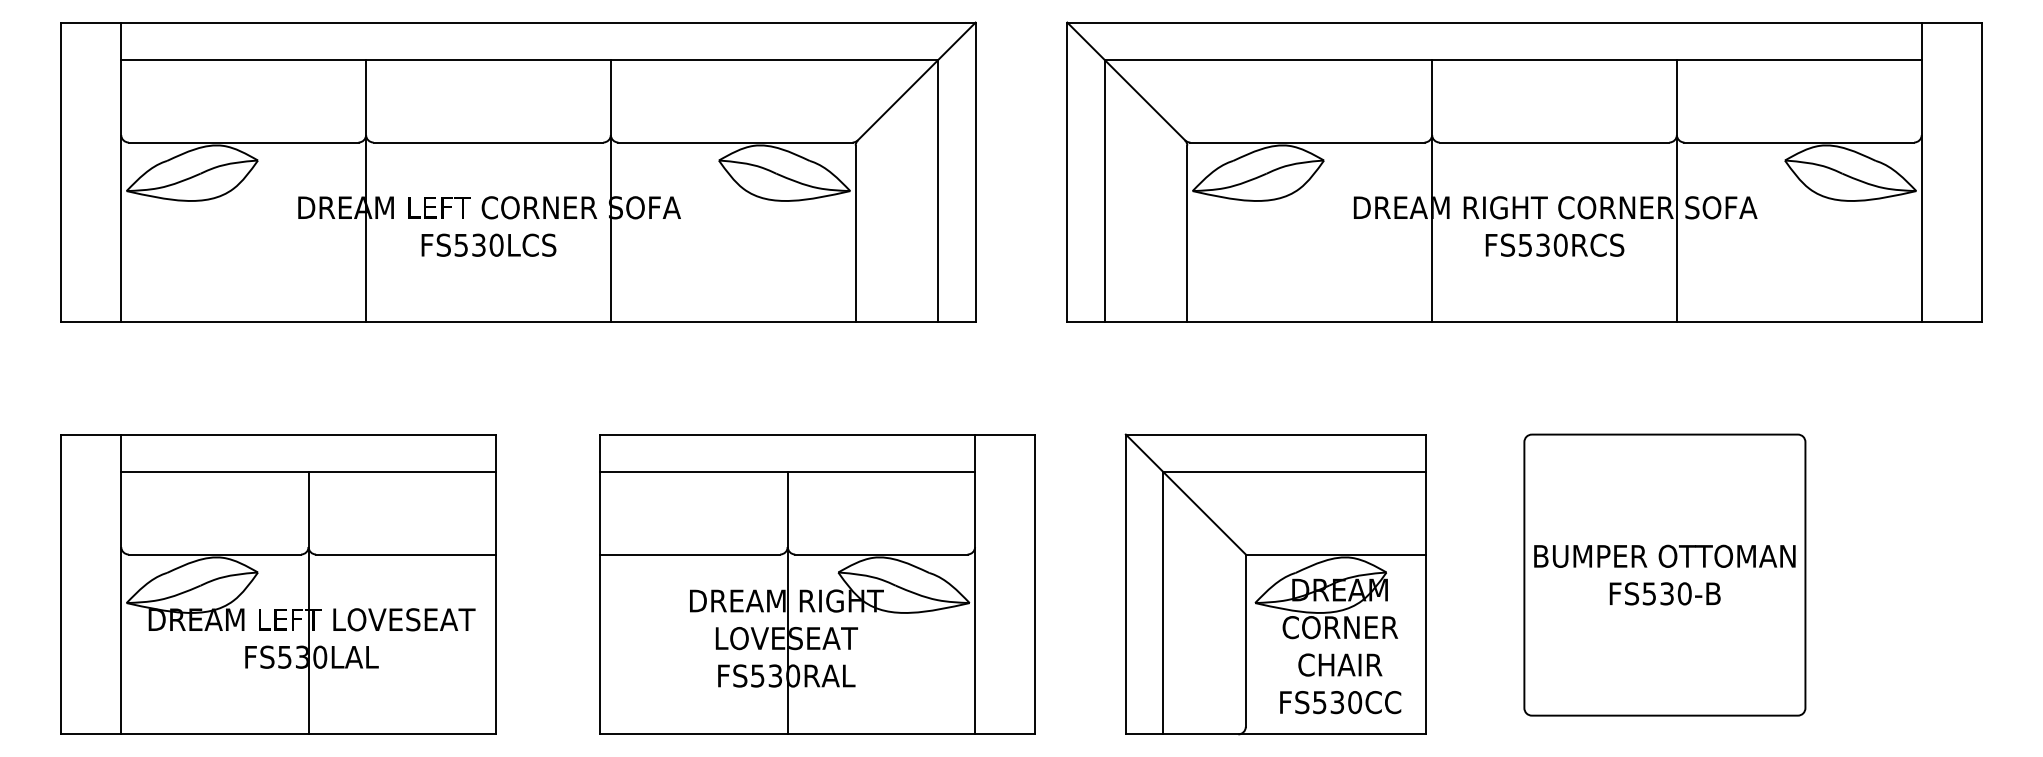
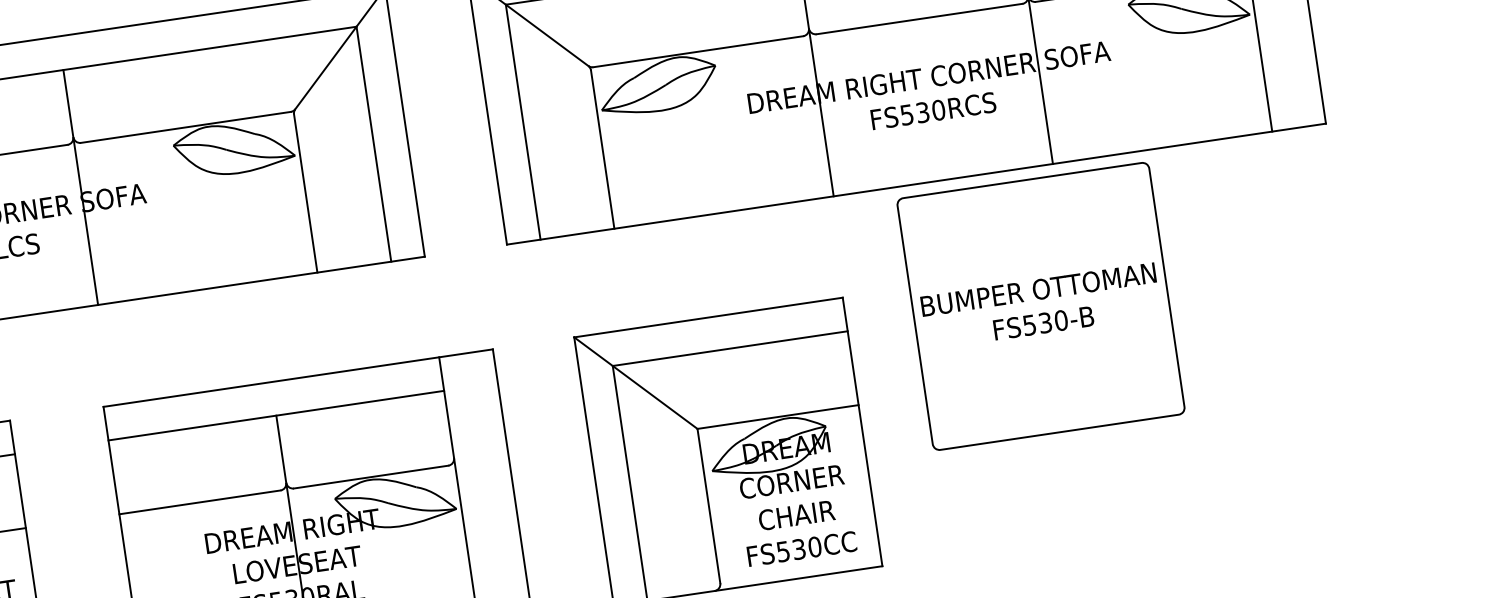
part: (1664, 574) -> (1040, 305), moved

